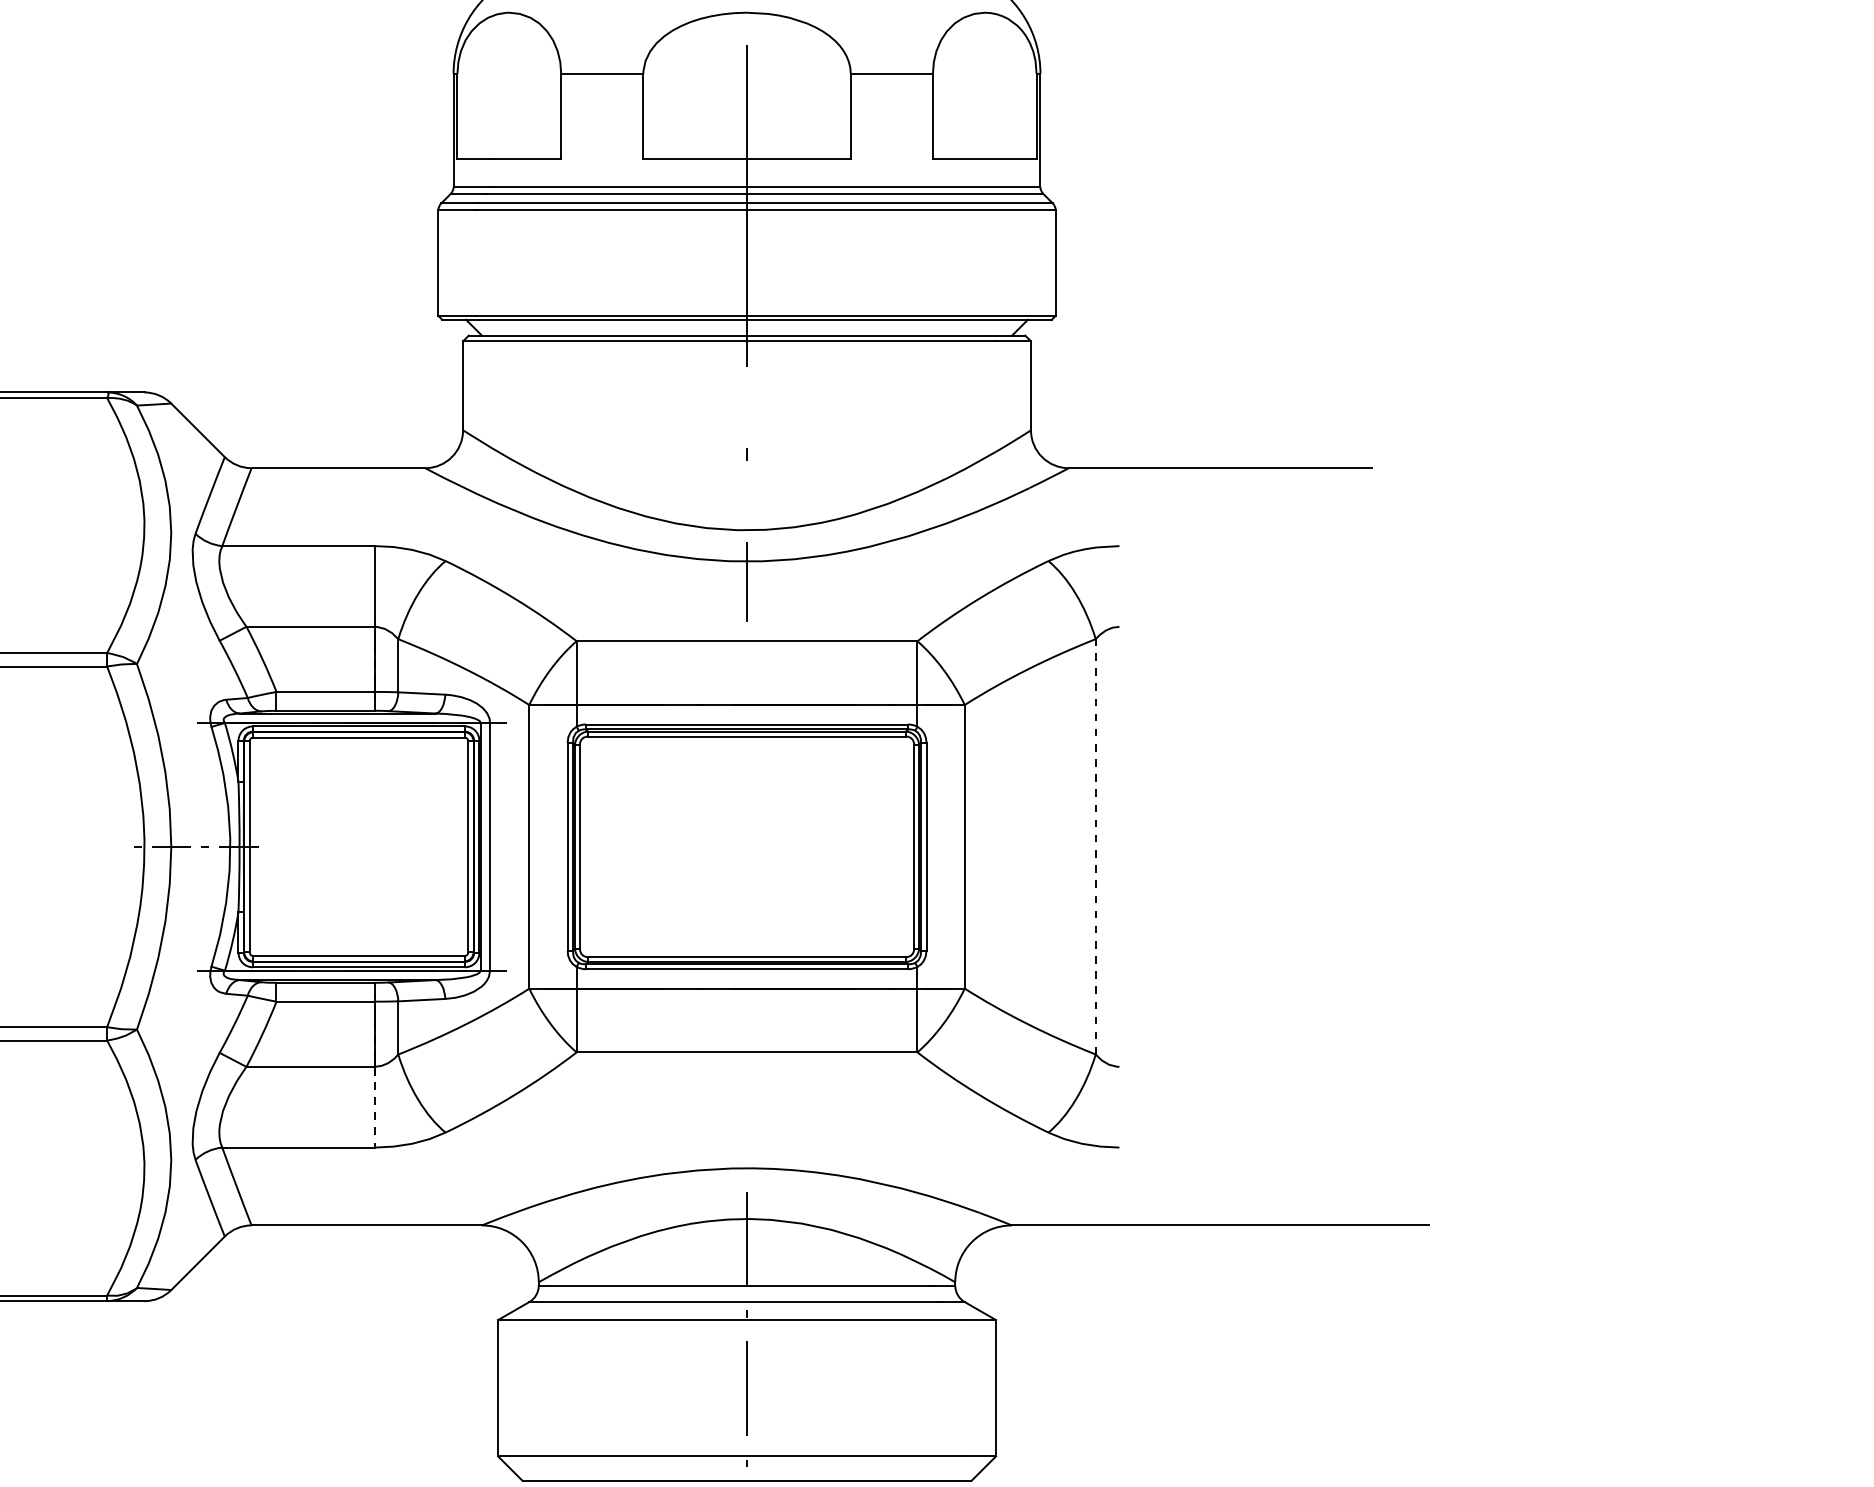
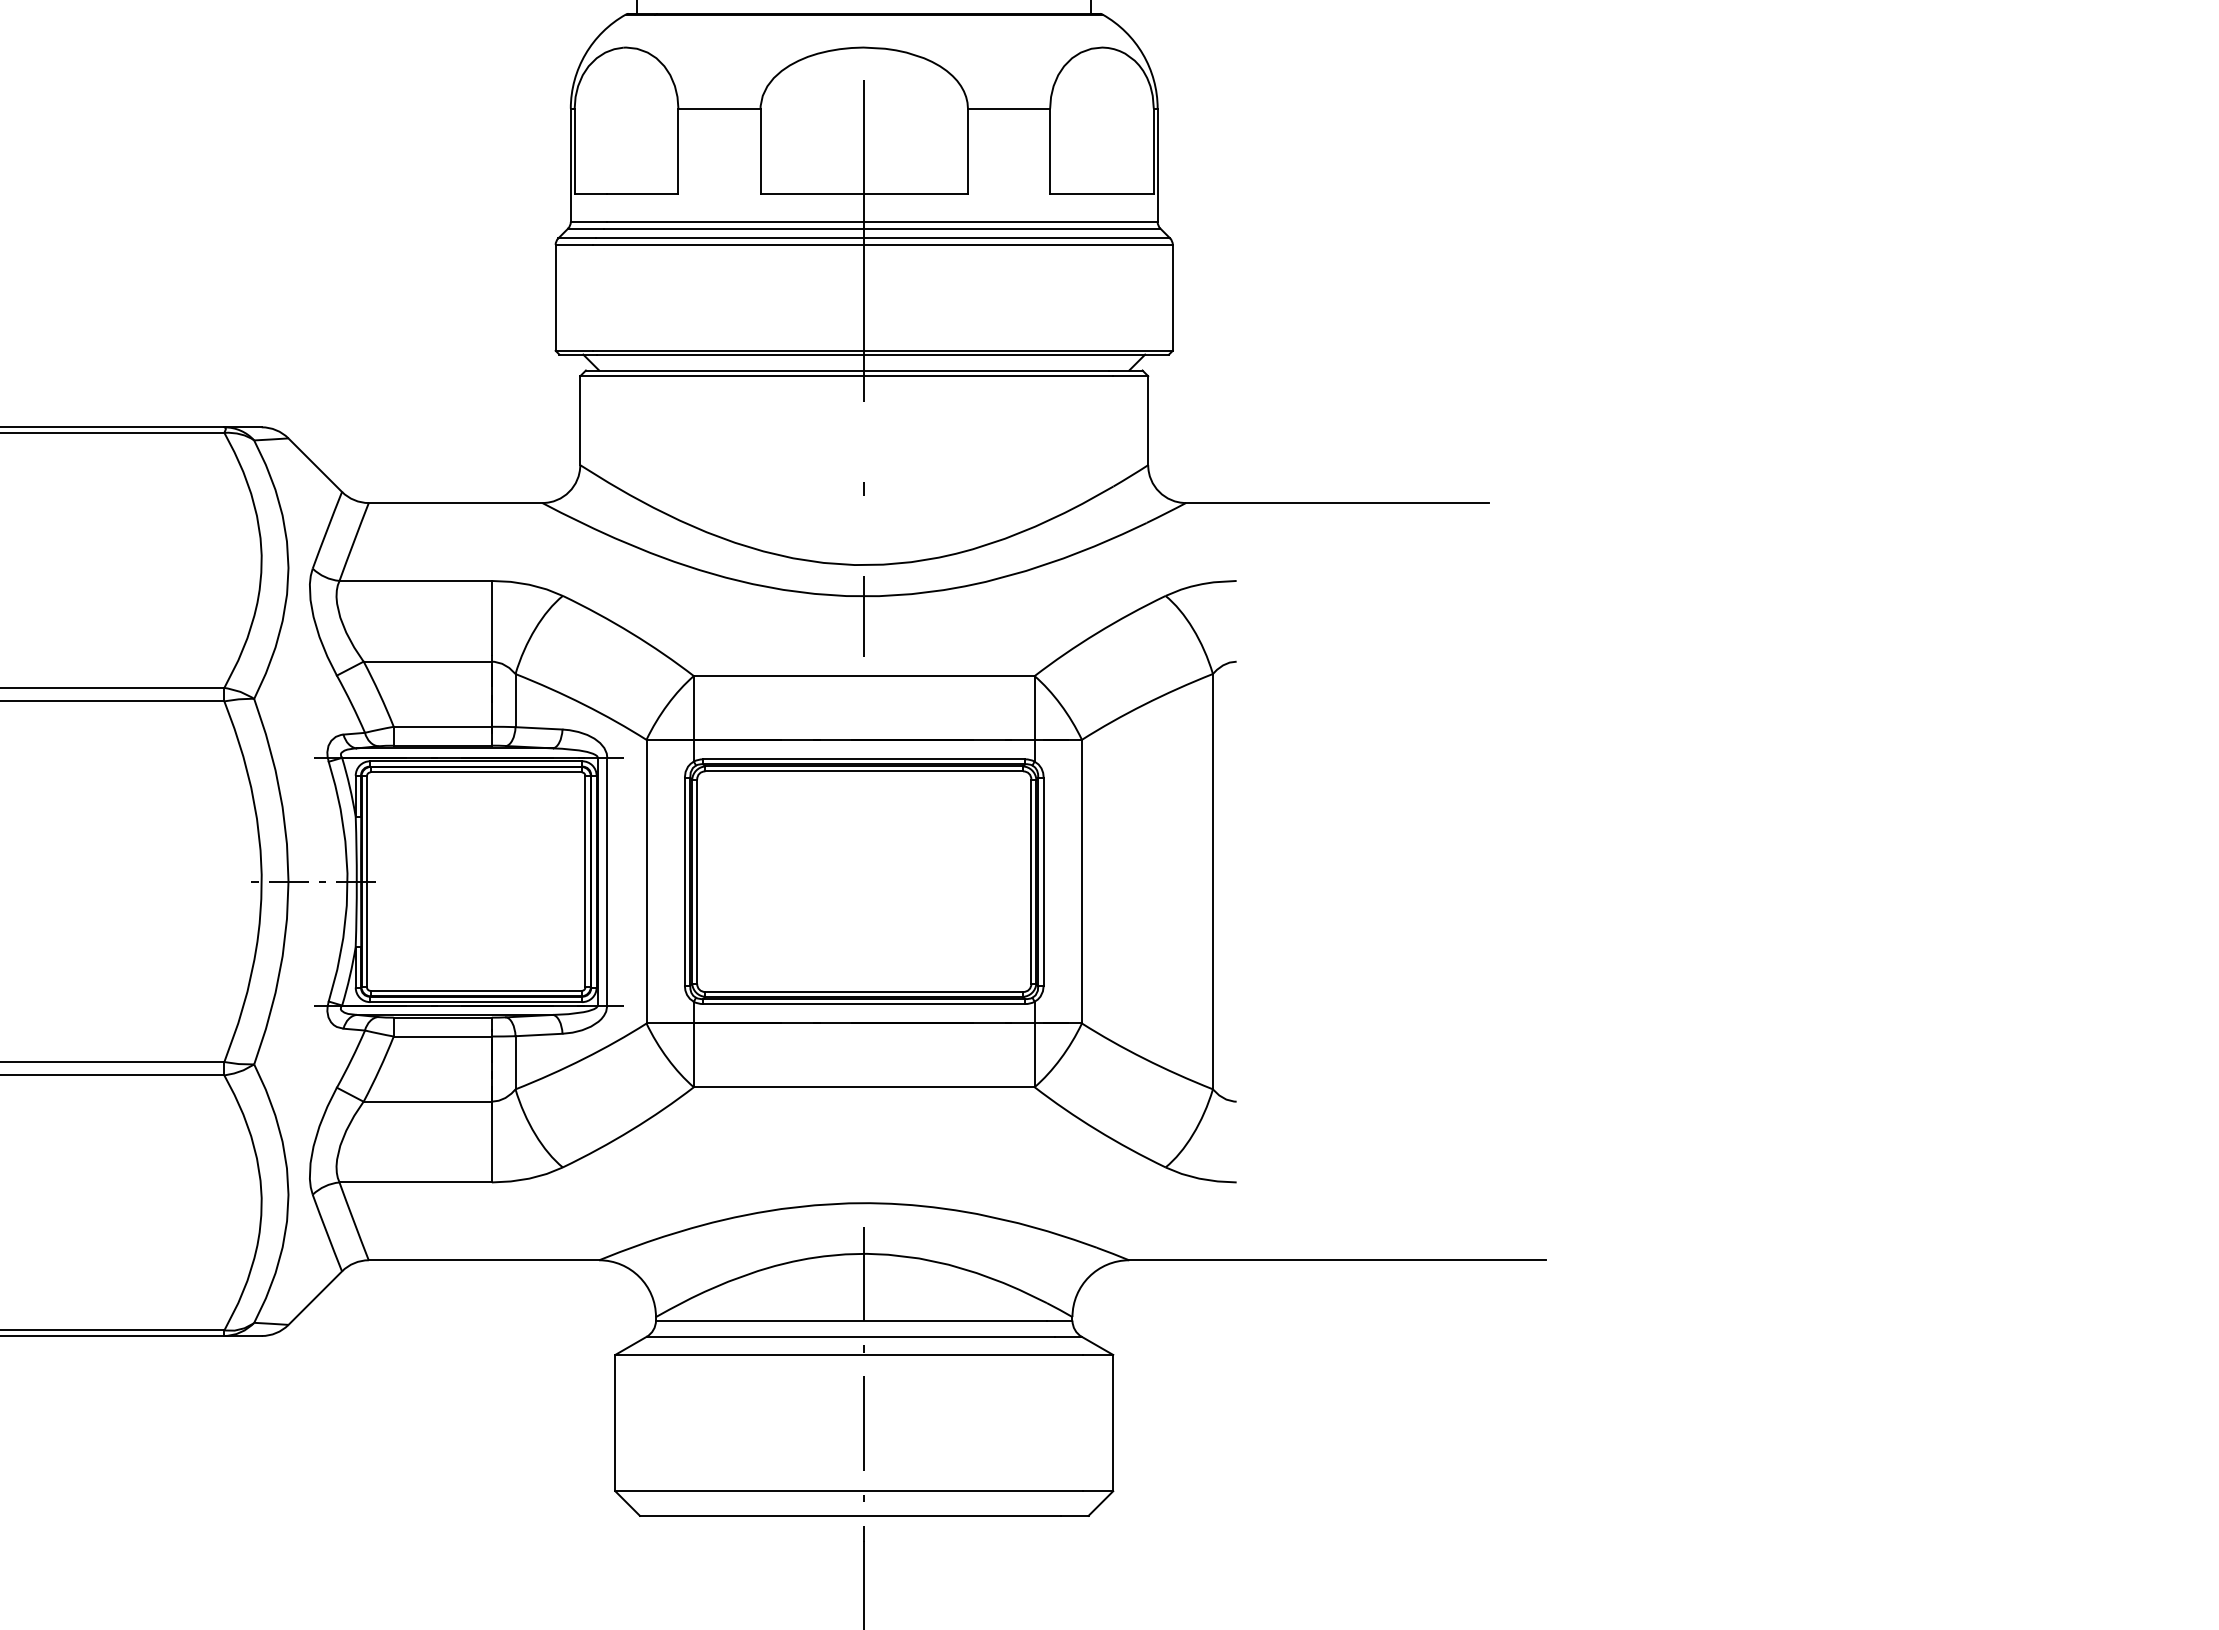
line: (1095, 846) -> (1212, 881), dashed -> solid
line: (374, 1107) -> (491, 1142), dashed -> solid

